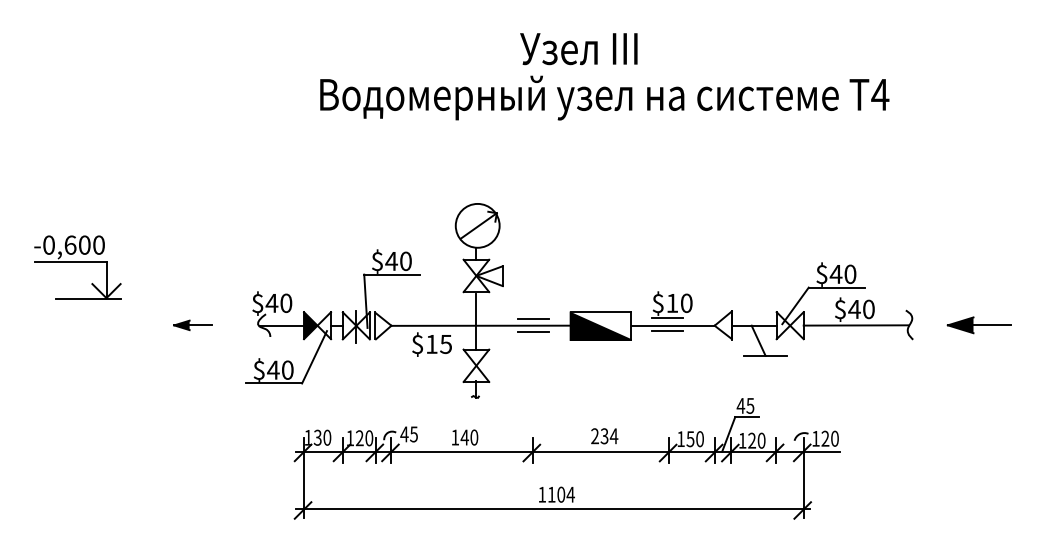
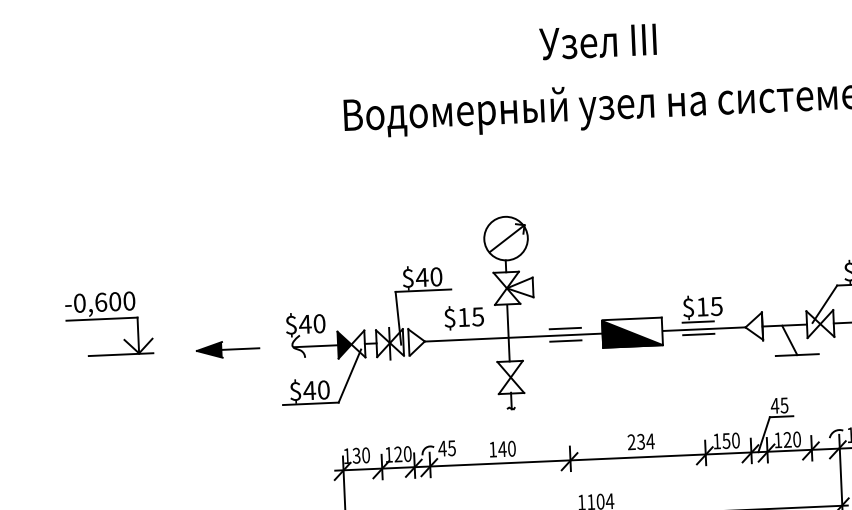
text: (578, 49) -> (597, 42), moved
part: (77, 267) -> (108, 324), moved
text: (686, 302) -> (716, 305), $10 -> $15
part: (192, 325) -> (227, 349), size x1.67
text: (431, 344) -> (463, 317), moved

